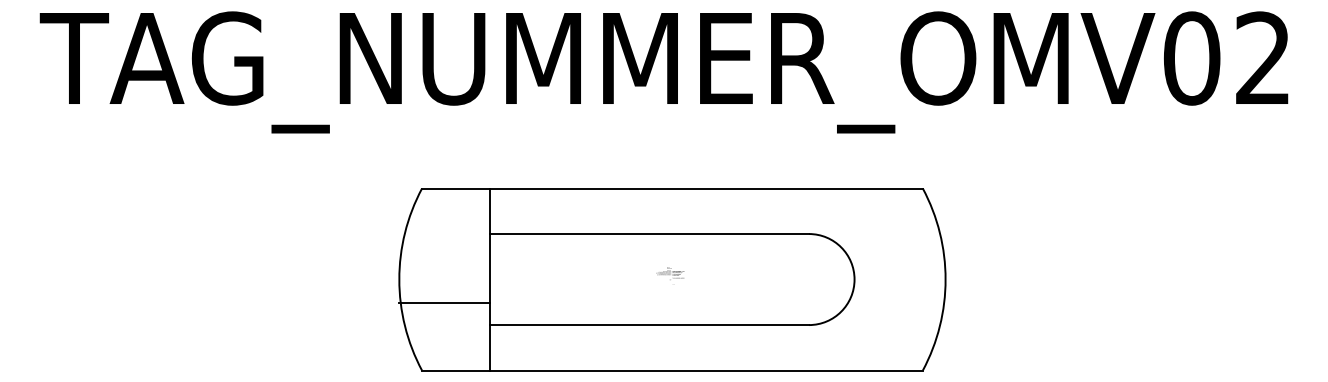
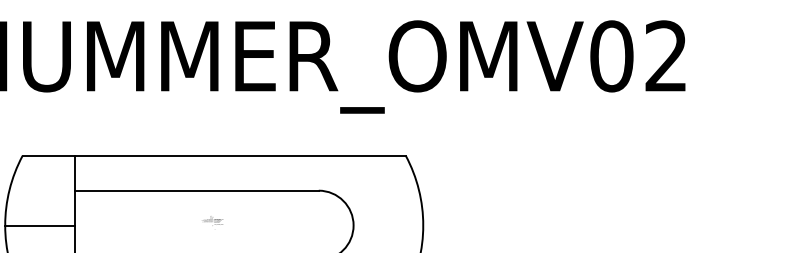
line: (444, 302) -> (39, 225), moved

